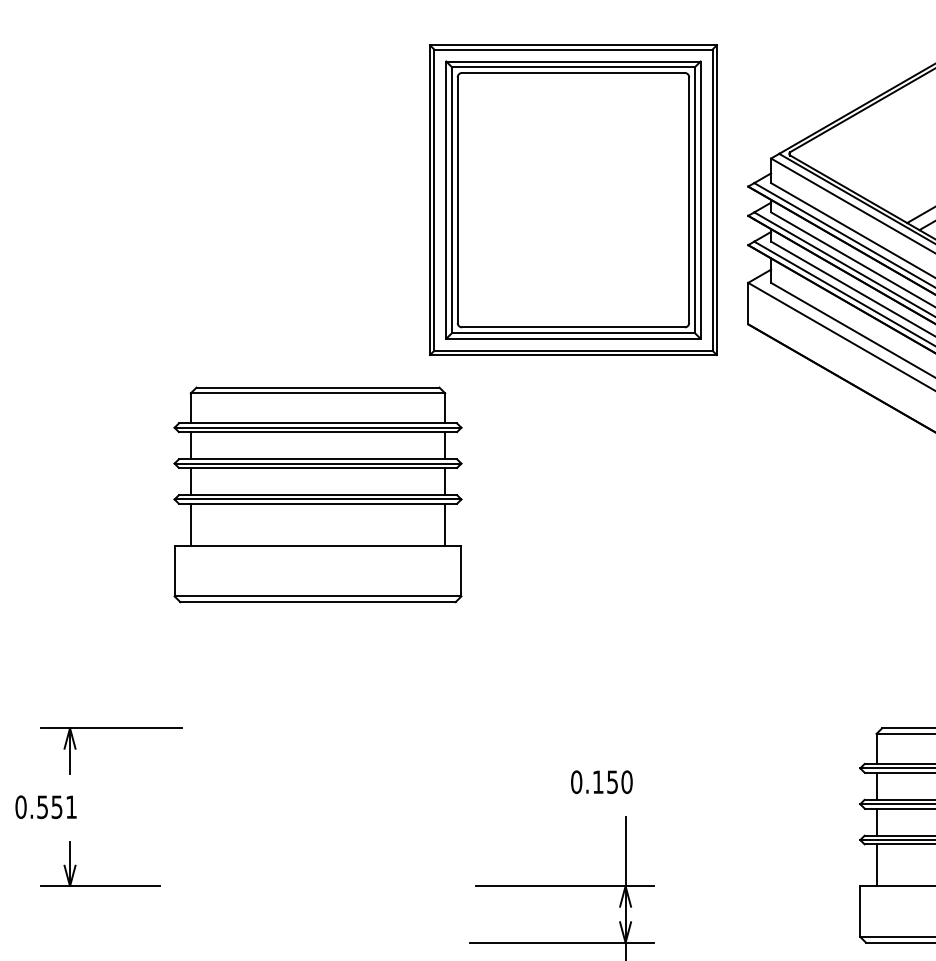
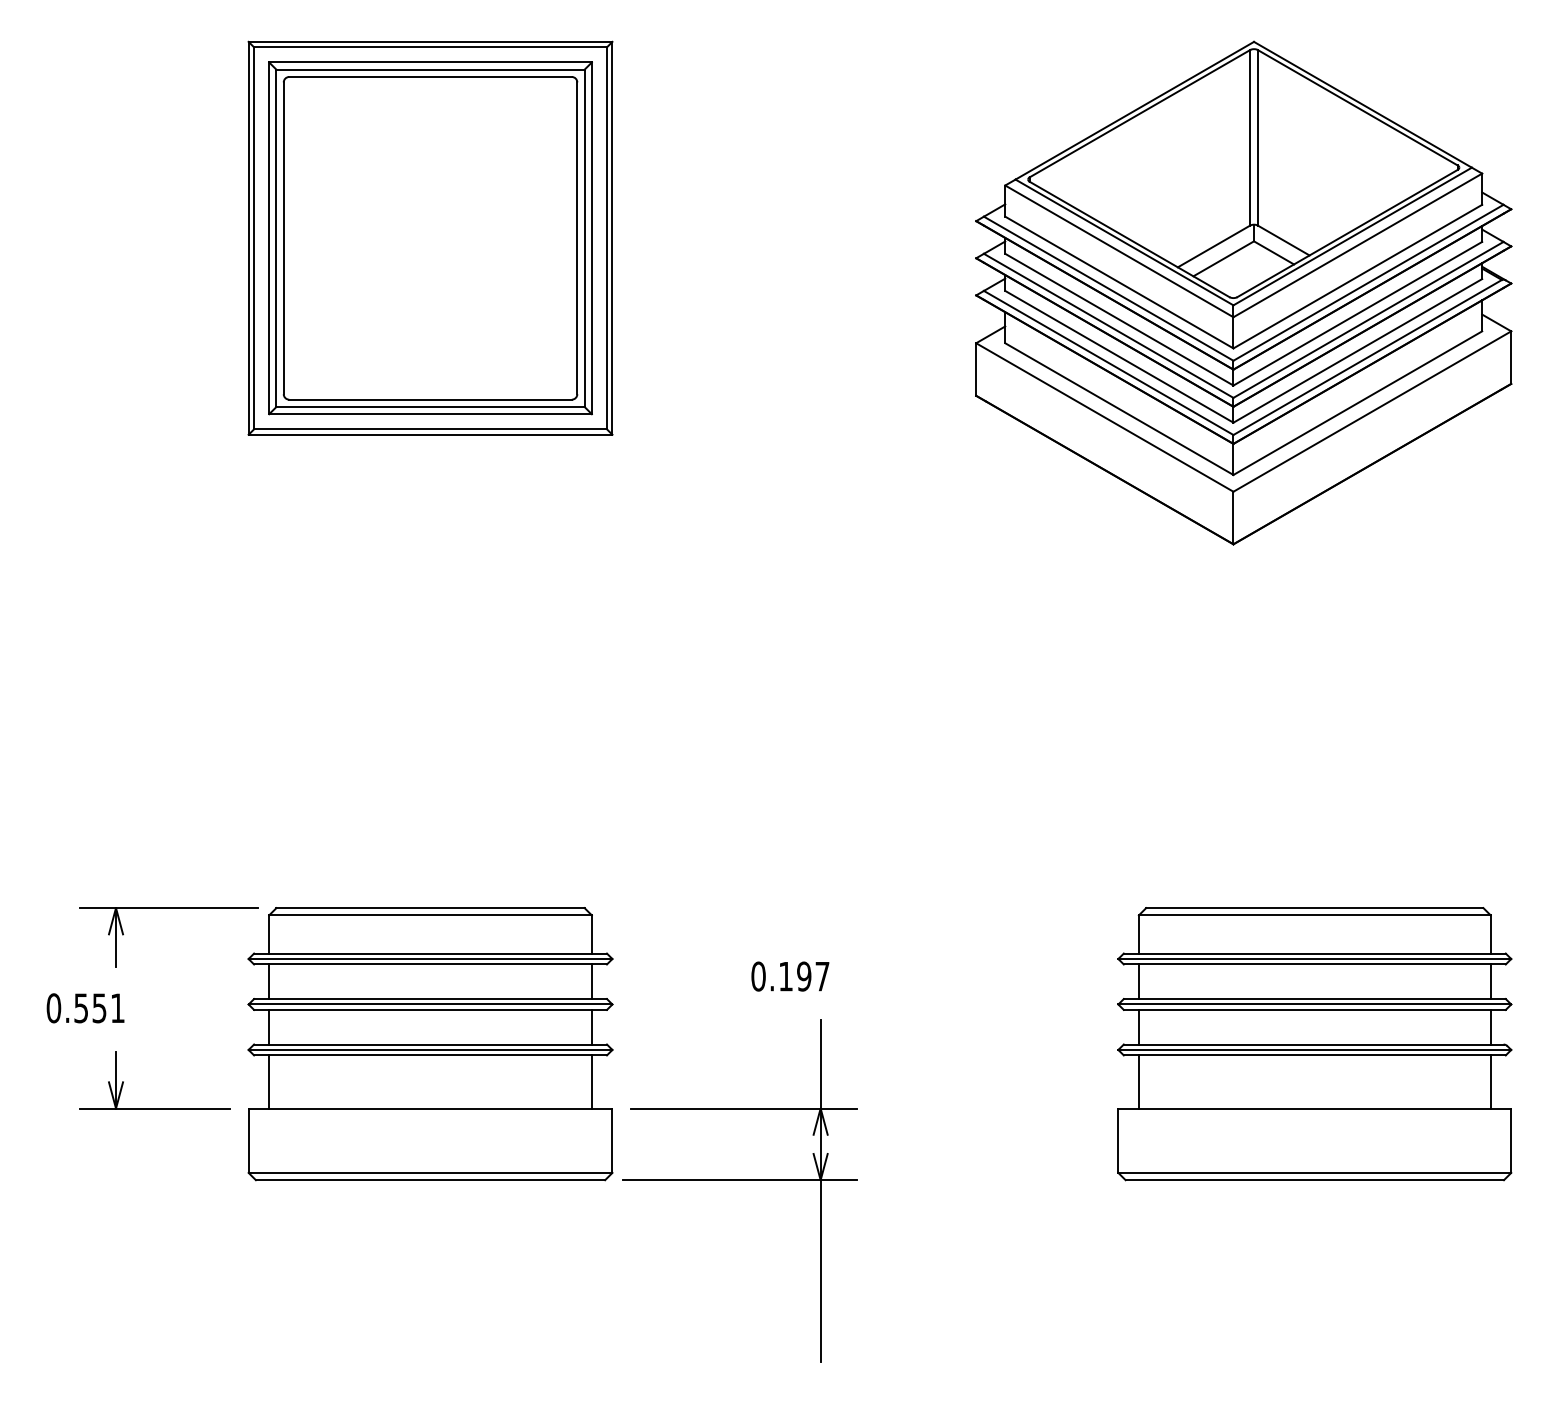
part: (573, 199) -> (430, 237), moved
part: (317, 495) -> (430, 1044), moved
text: (619, 782) -> (813, 976), 0.150 -> 0.197

